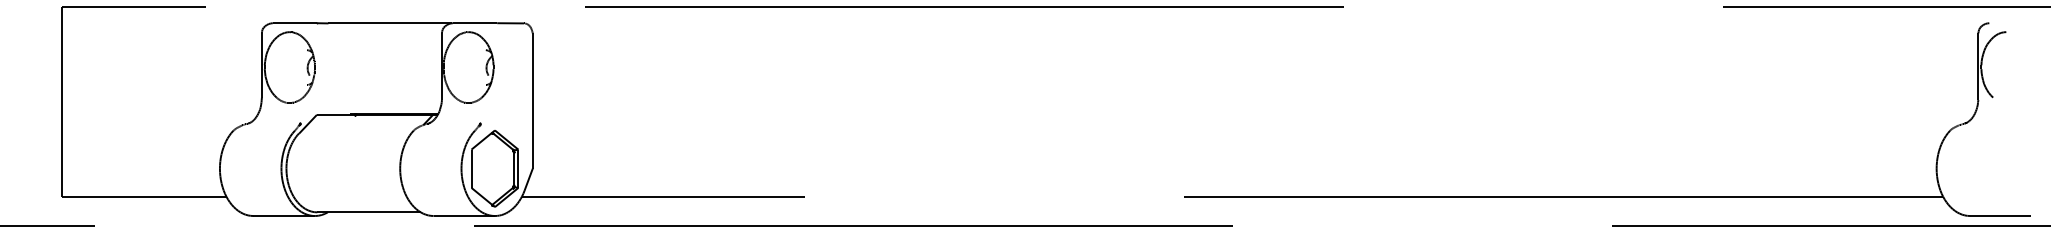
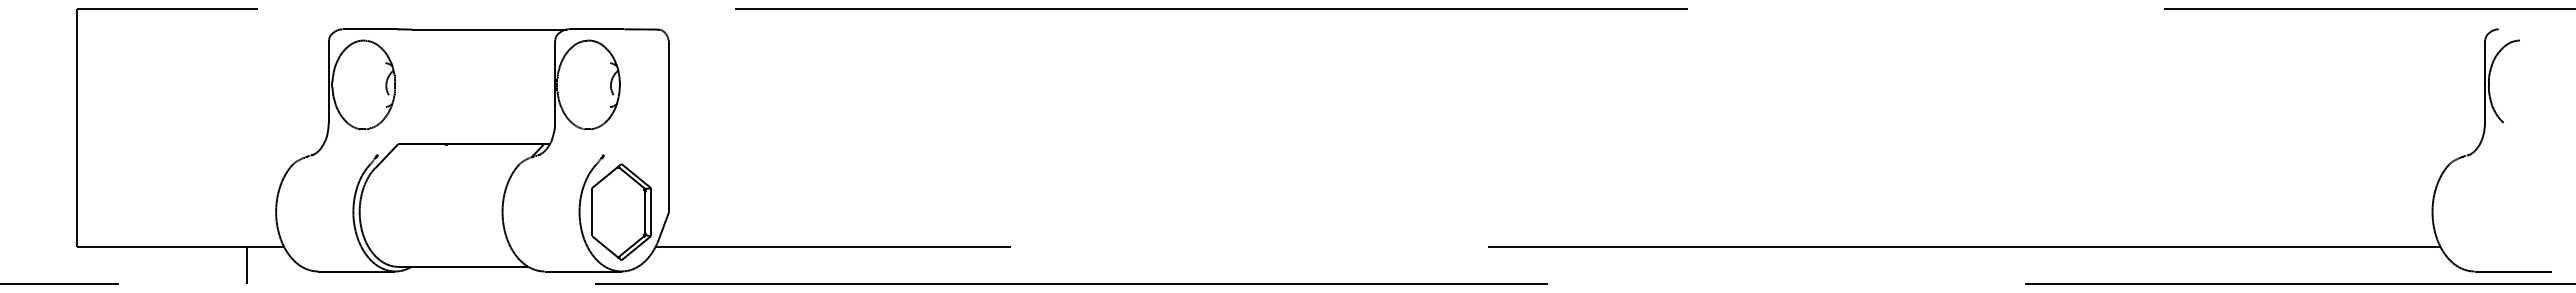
line: (197, 211) -> (247, 265), added

